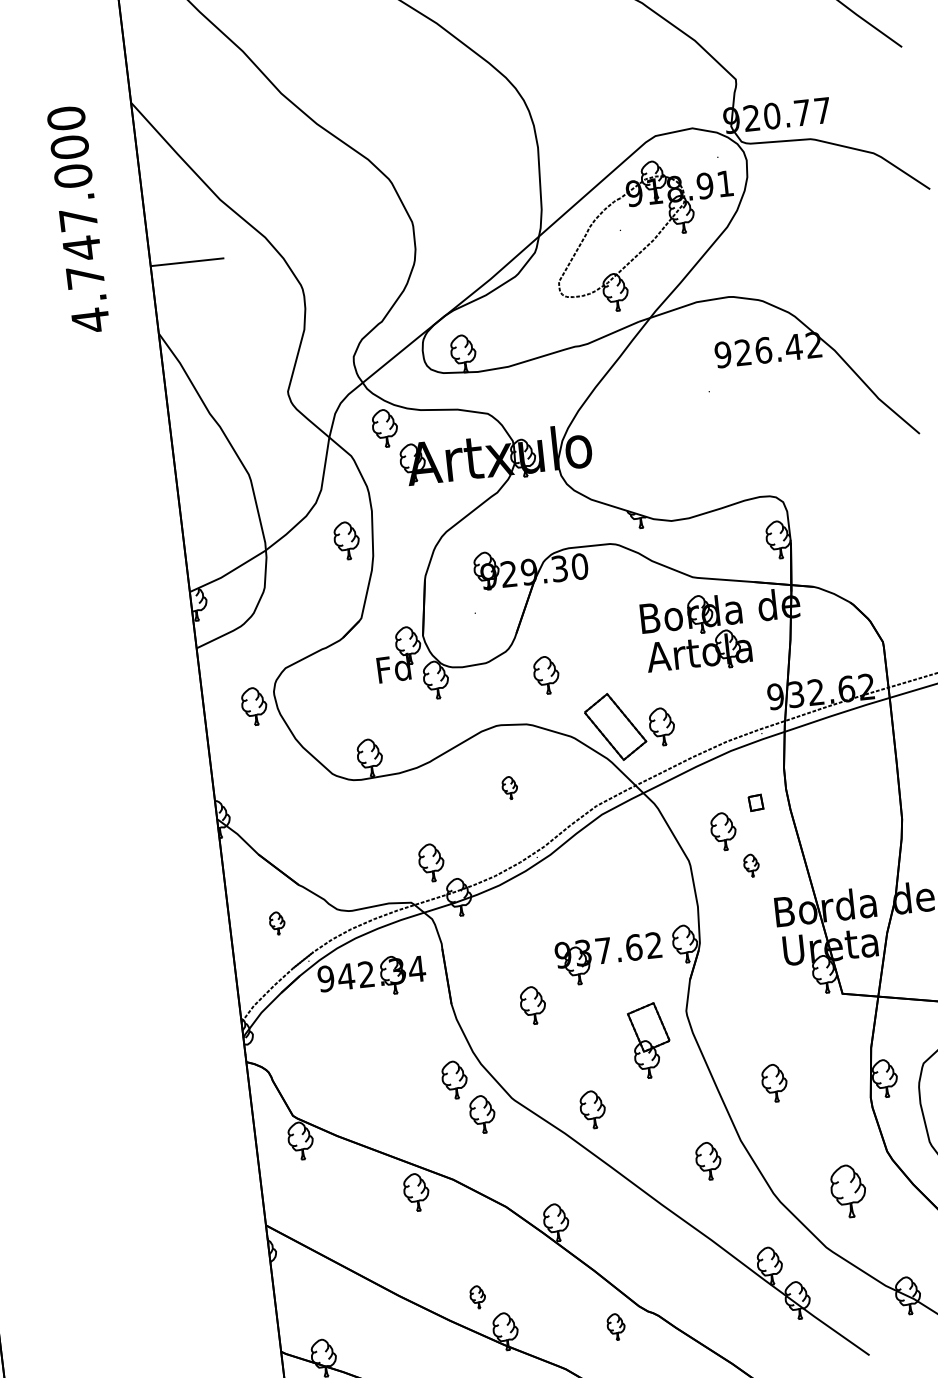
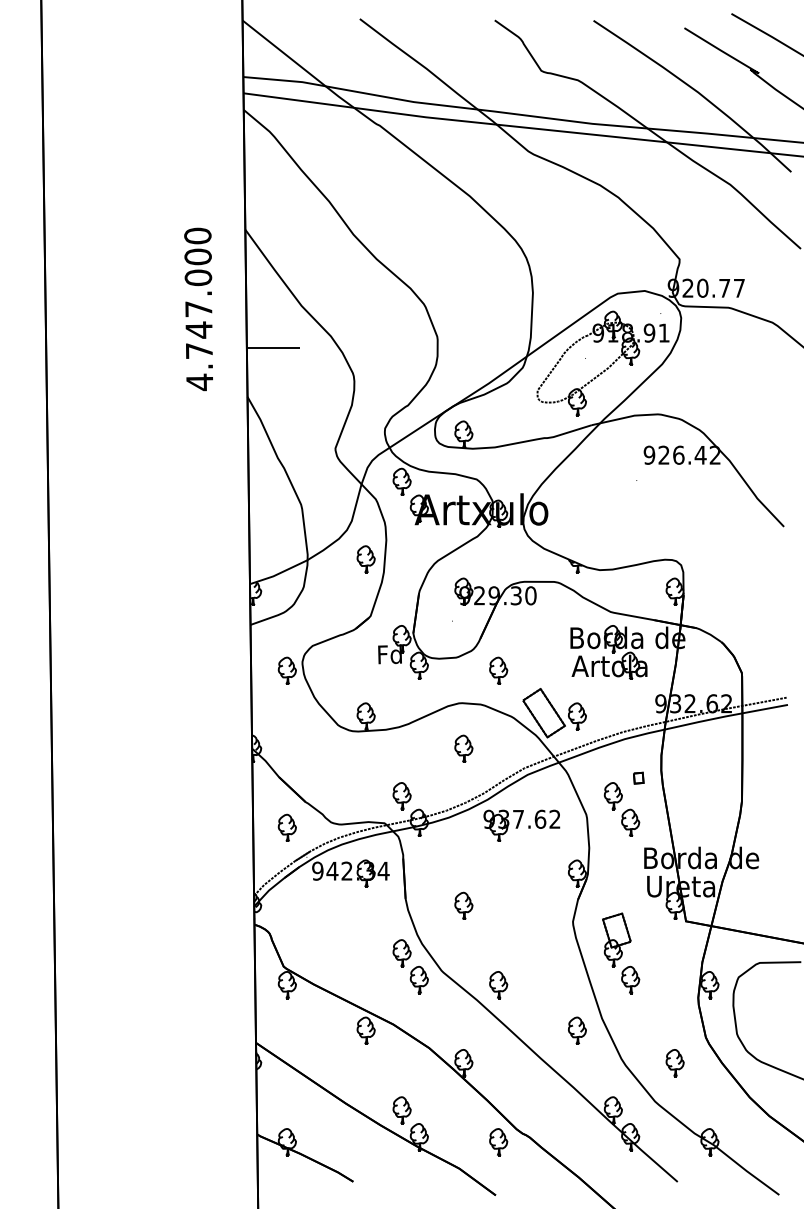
part: (509, 787) -> (463, 748), size x1.67
part: (751, 865) -> (630, 822), size x1.67
part: (276, 923) -> (286, 827), size x1.67
part: (608, 958) -> (521, 825), moved
part: (649, 1039) -> (616, 939), moved
part: (847, 1192) -> (674, 1063), size x0.71
part: (477, 1297) -> (401, 1110), size x1.67
part: (615, 1327) -> (498, 1142), size x1.43

